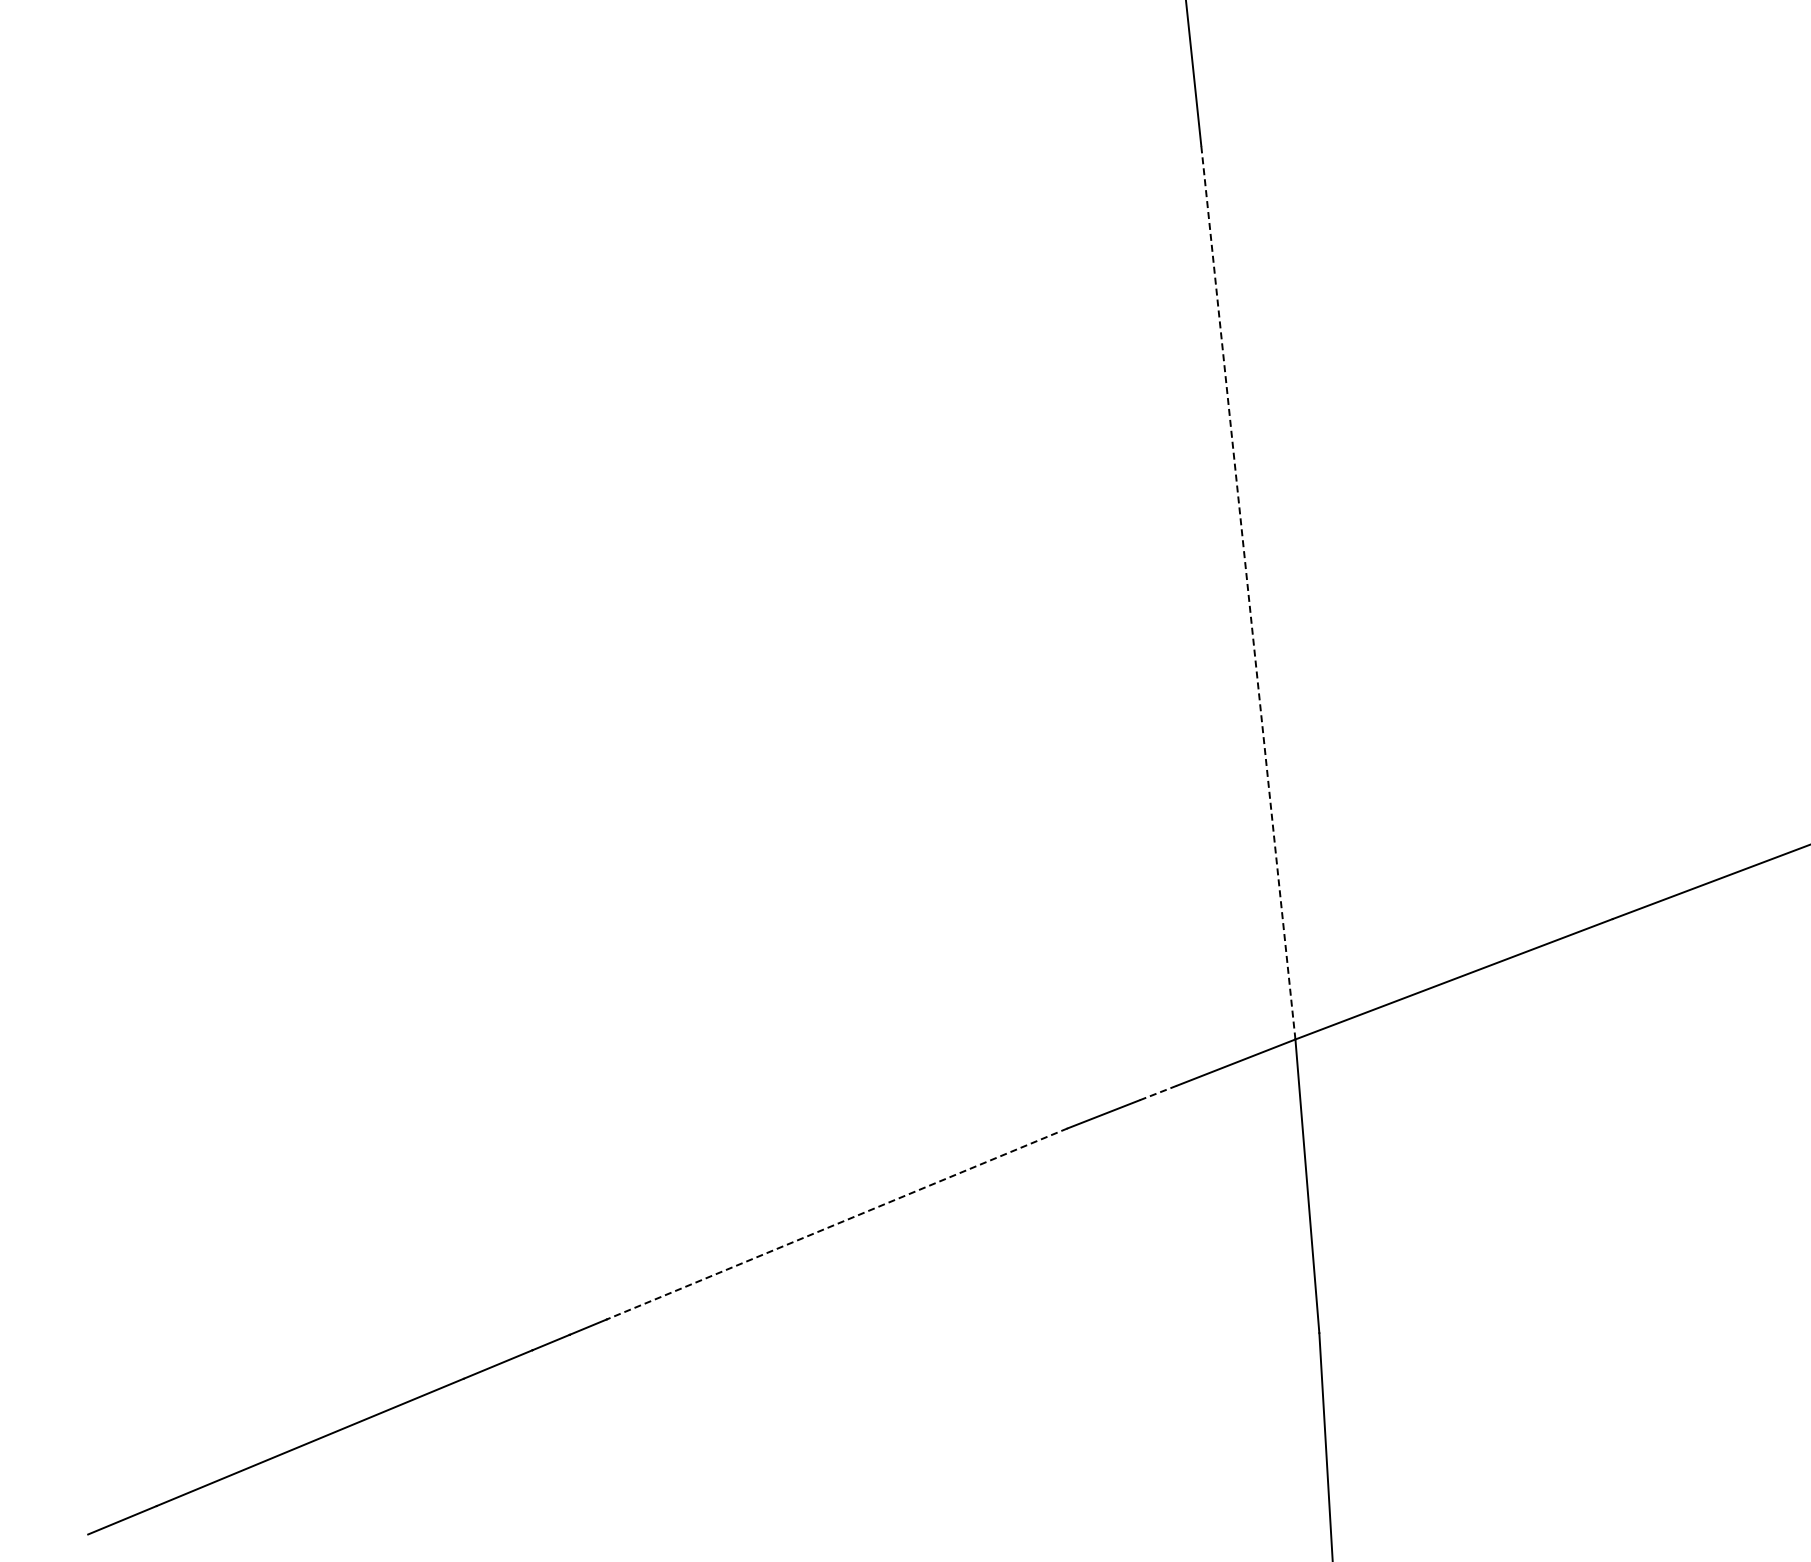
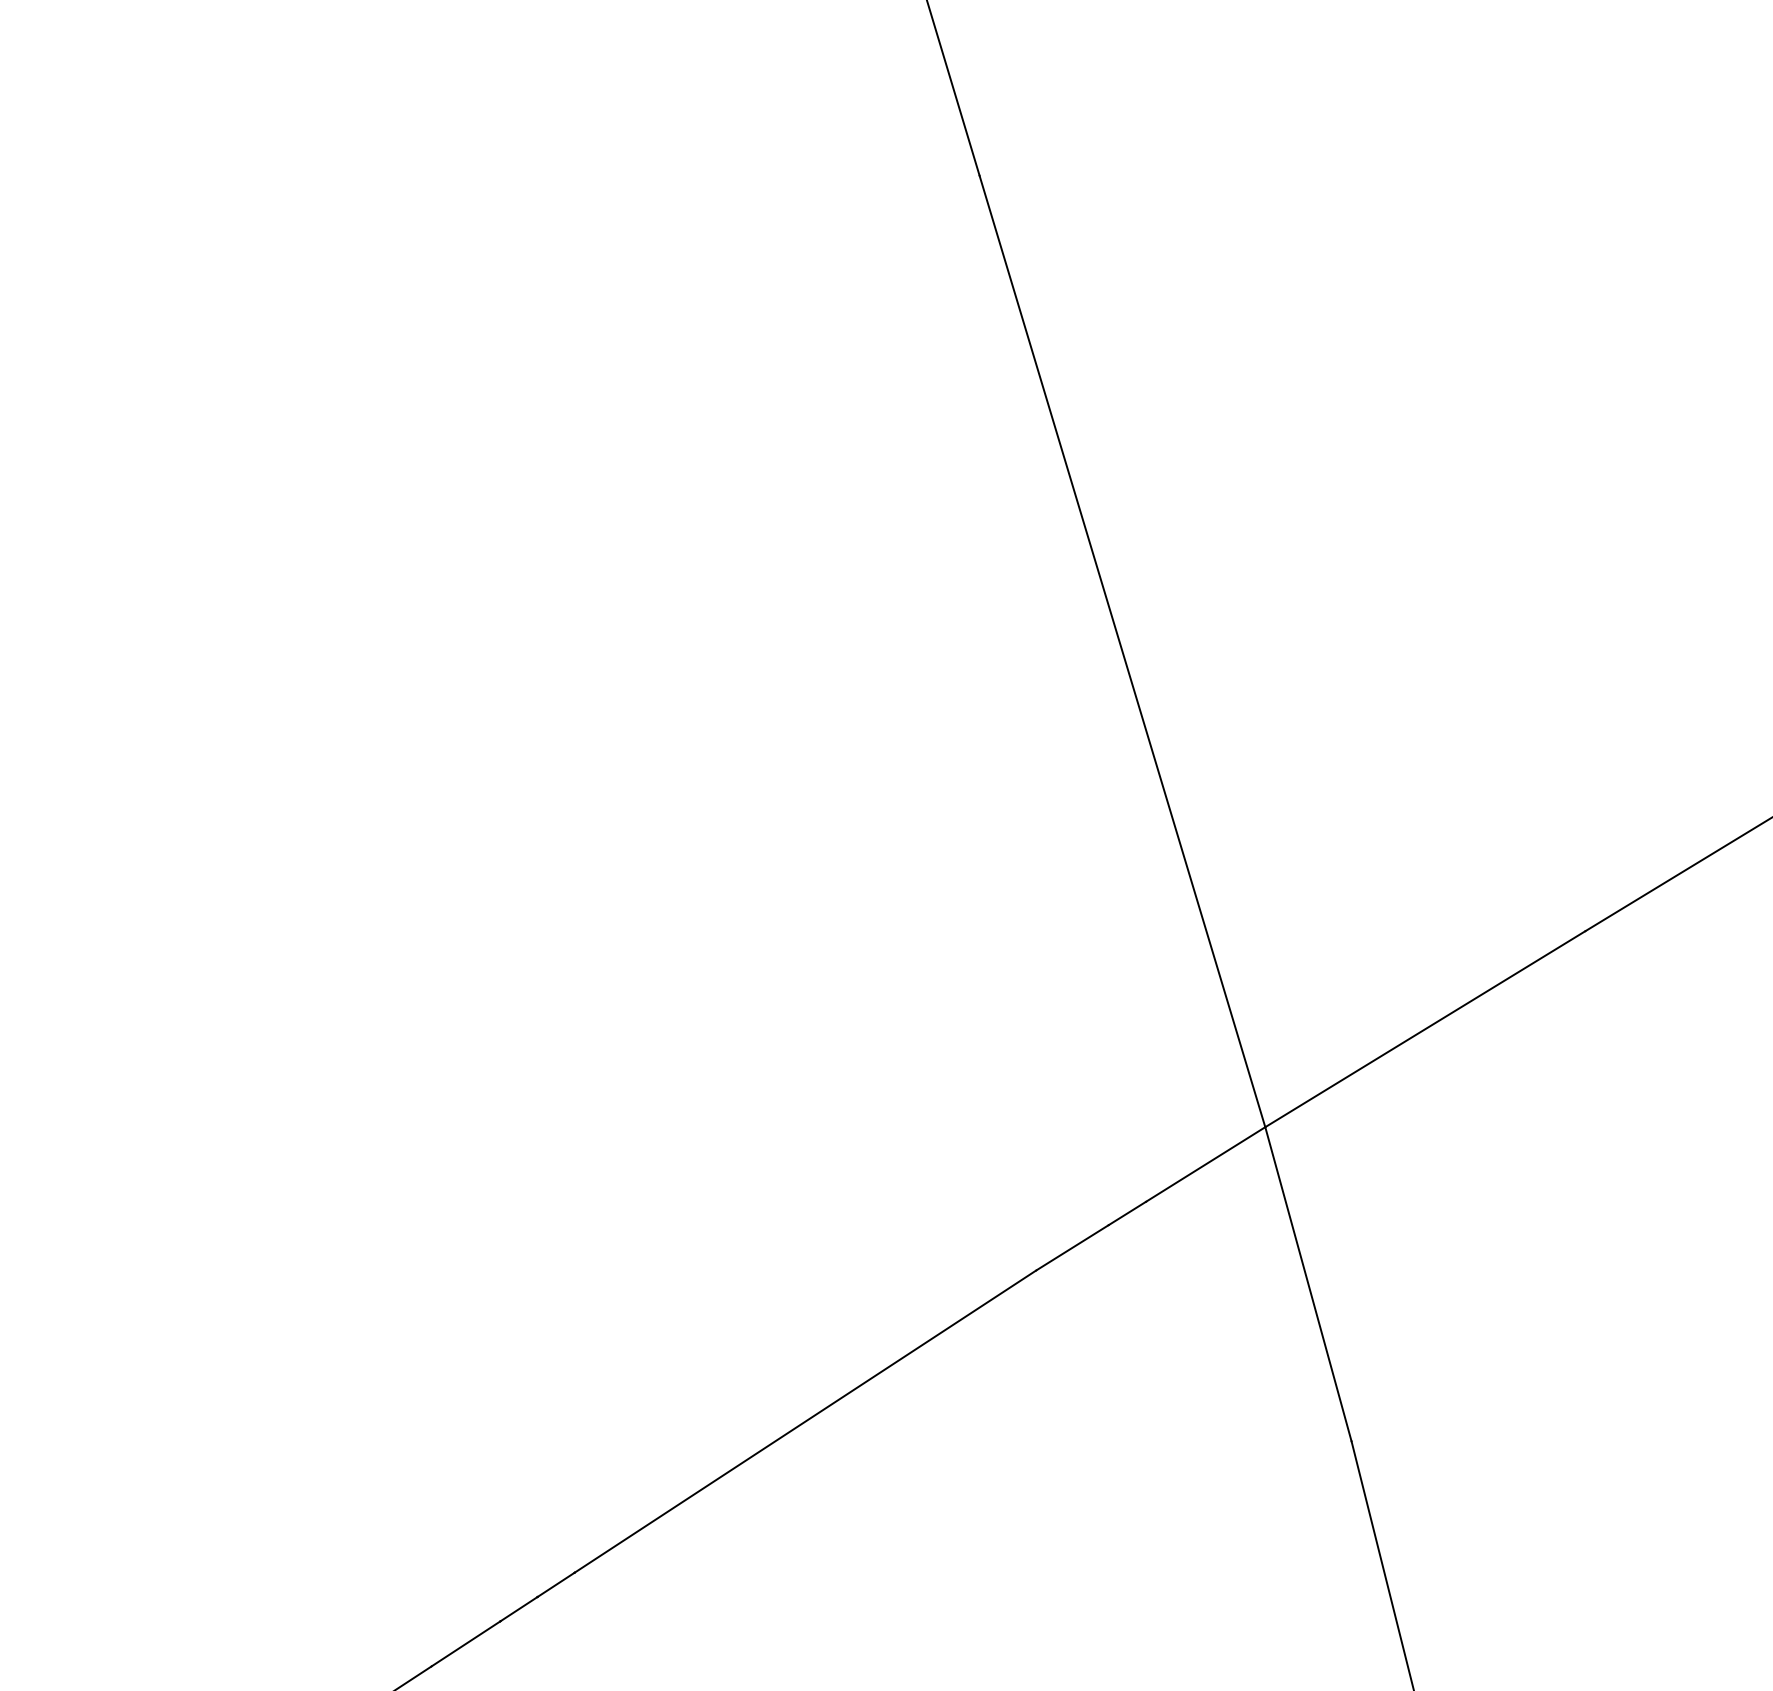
line: (1248, 592) -> (1122, 651), dashed -> solid
line: (1158, 1092) -> (1127, 1212), dashed -> solid
line: (836, 1224) -> (804, 1422), dashed -> solid

